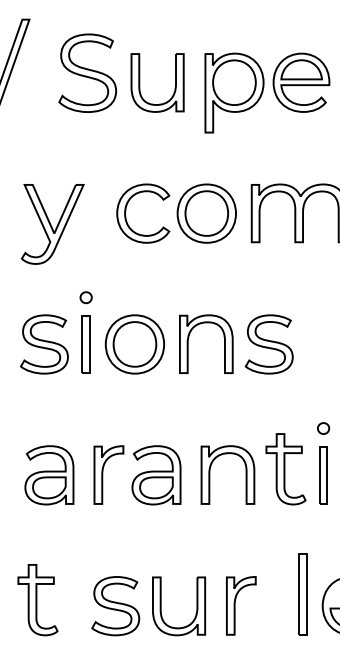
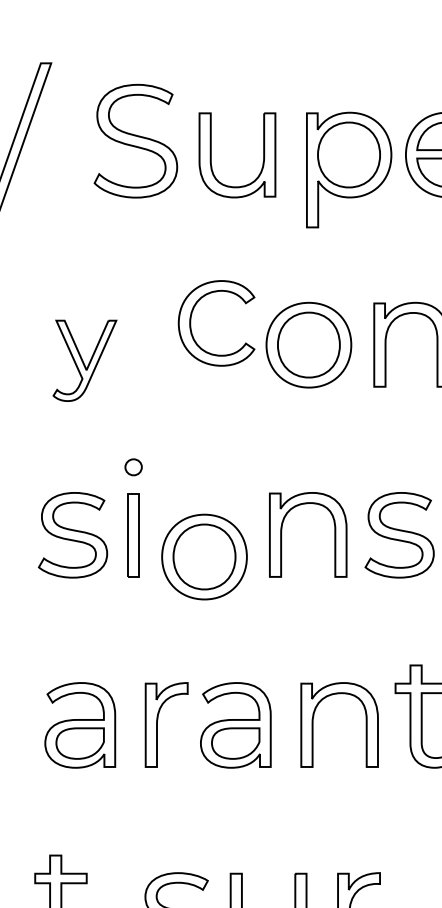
part: (126, 210) -> (192, 318), moved
part: (52, 224) -> (84, 360), size x0.7
part: (134, 344) -> (203, 557), moved

